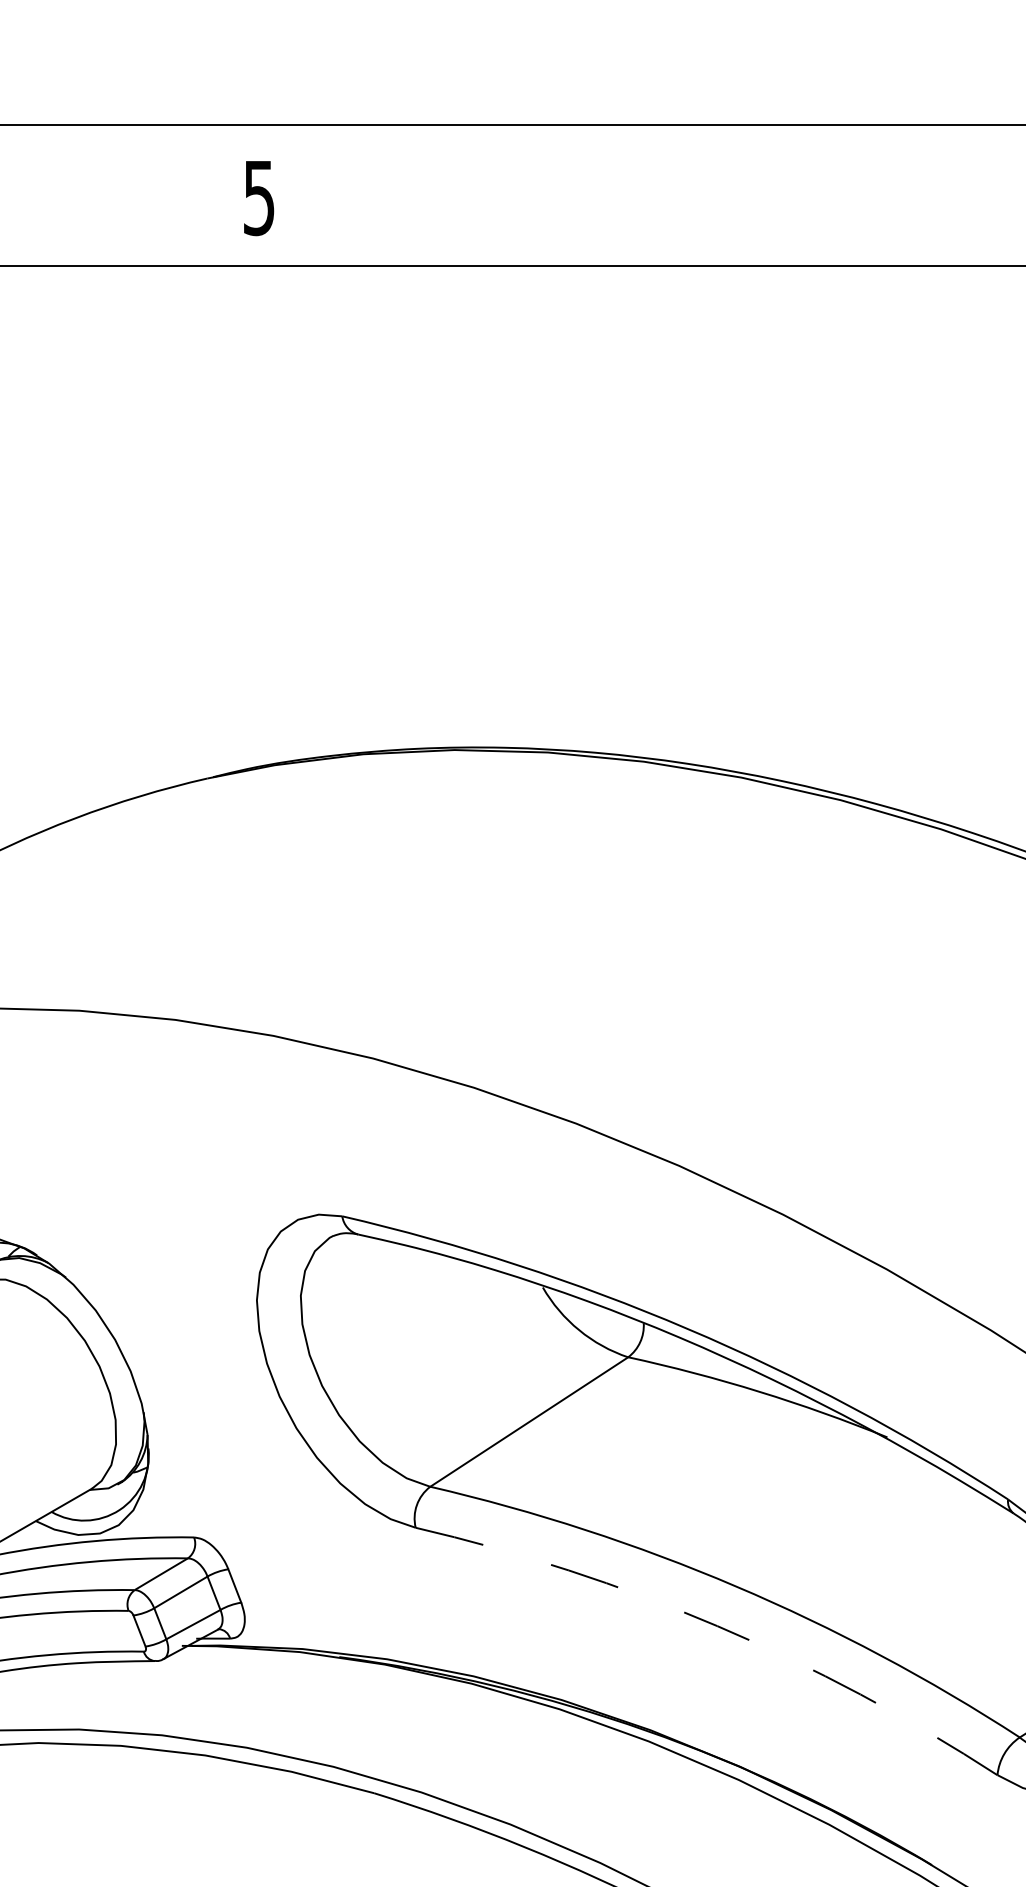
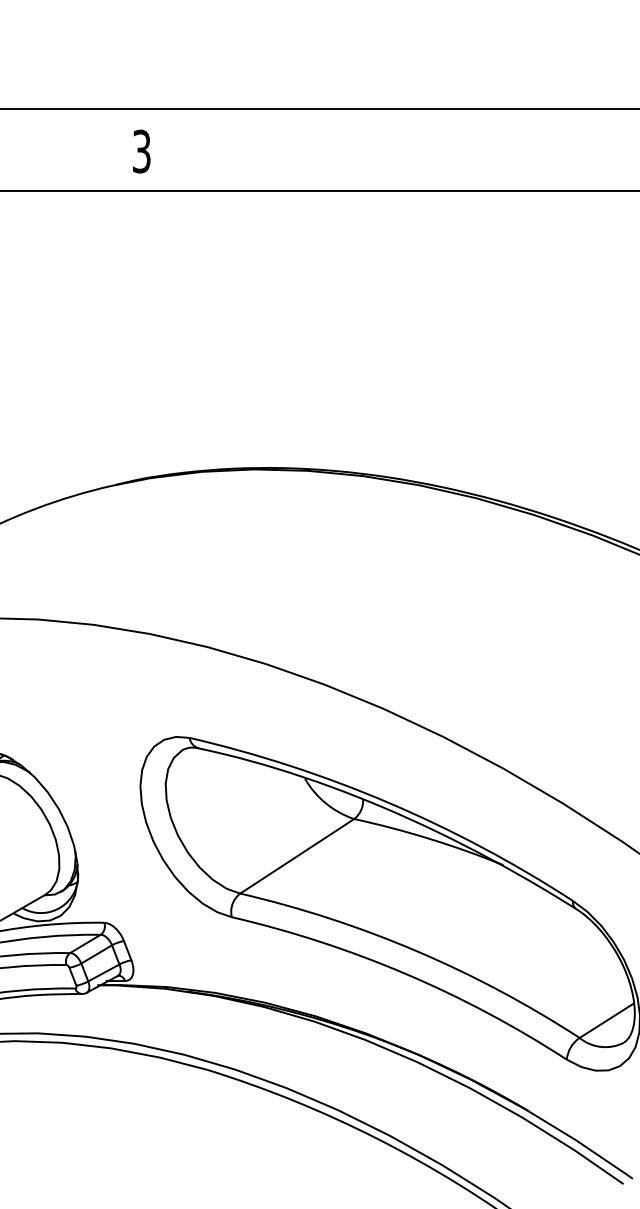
text: (258, 196) -> (141, 150), 5 -> 3
arc: (717, 1625) -> (405, 973), dashed -> solid

